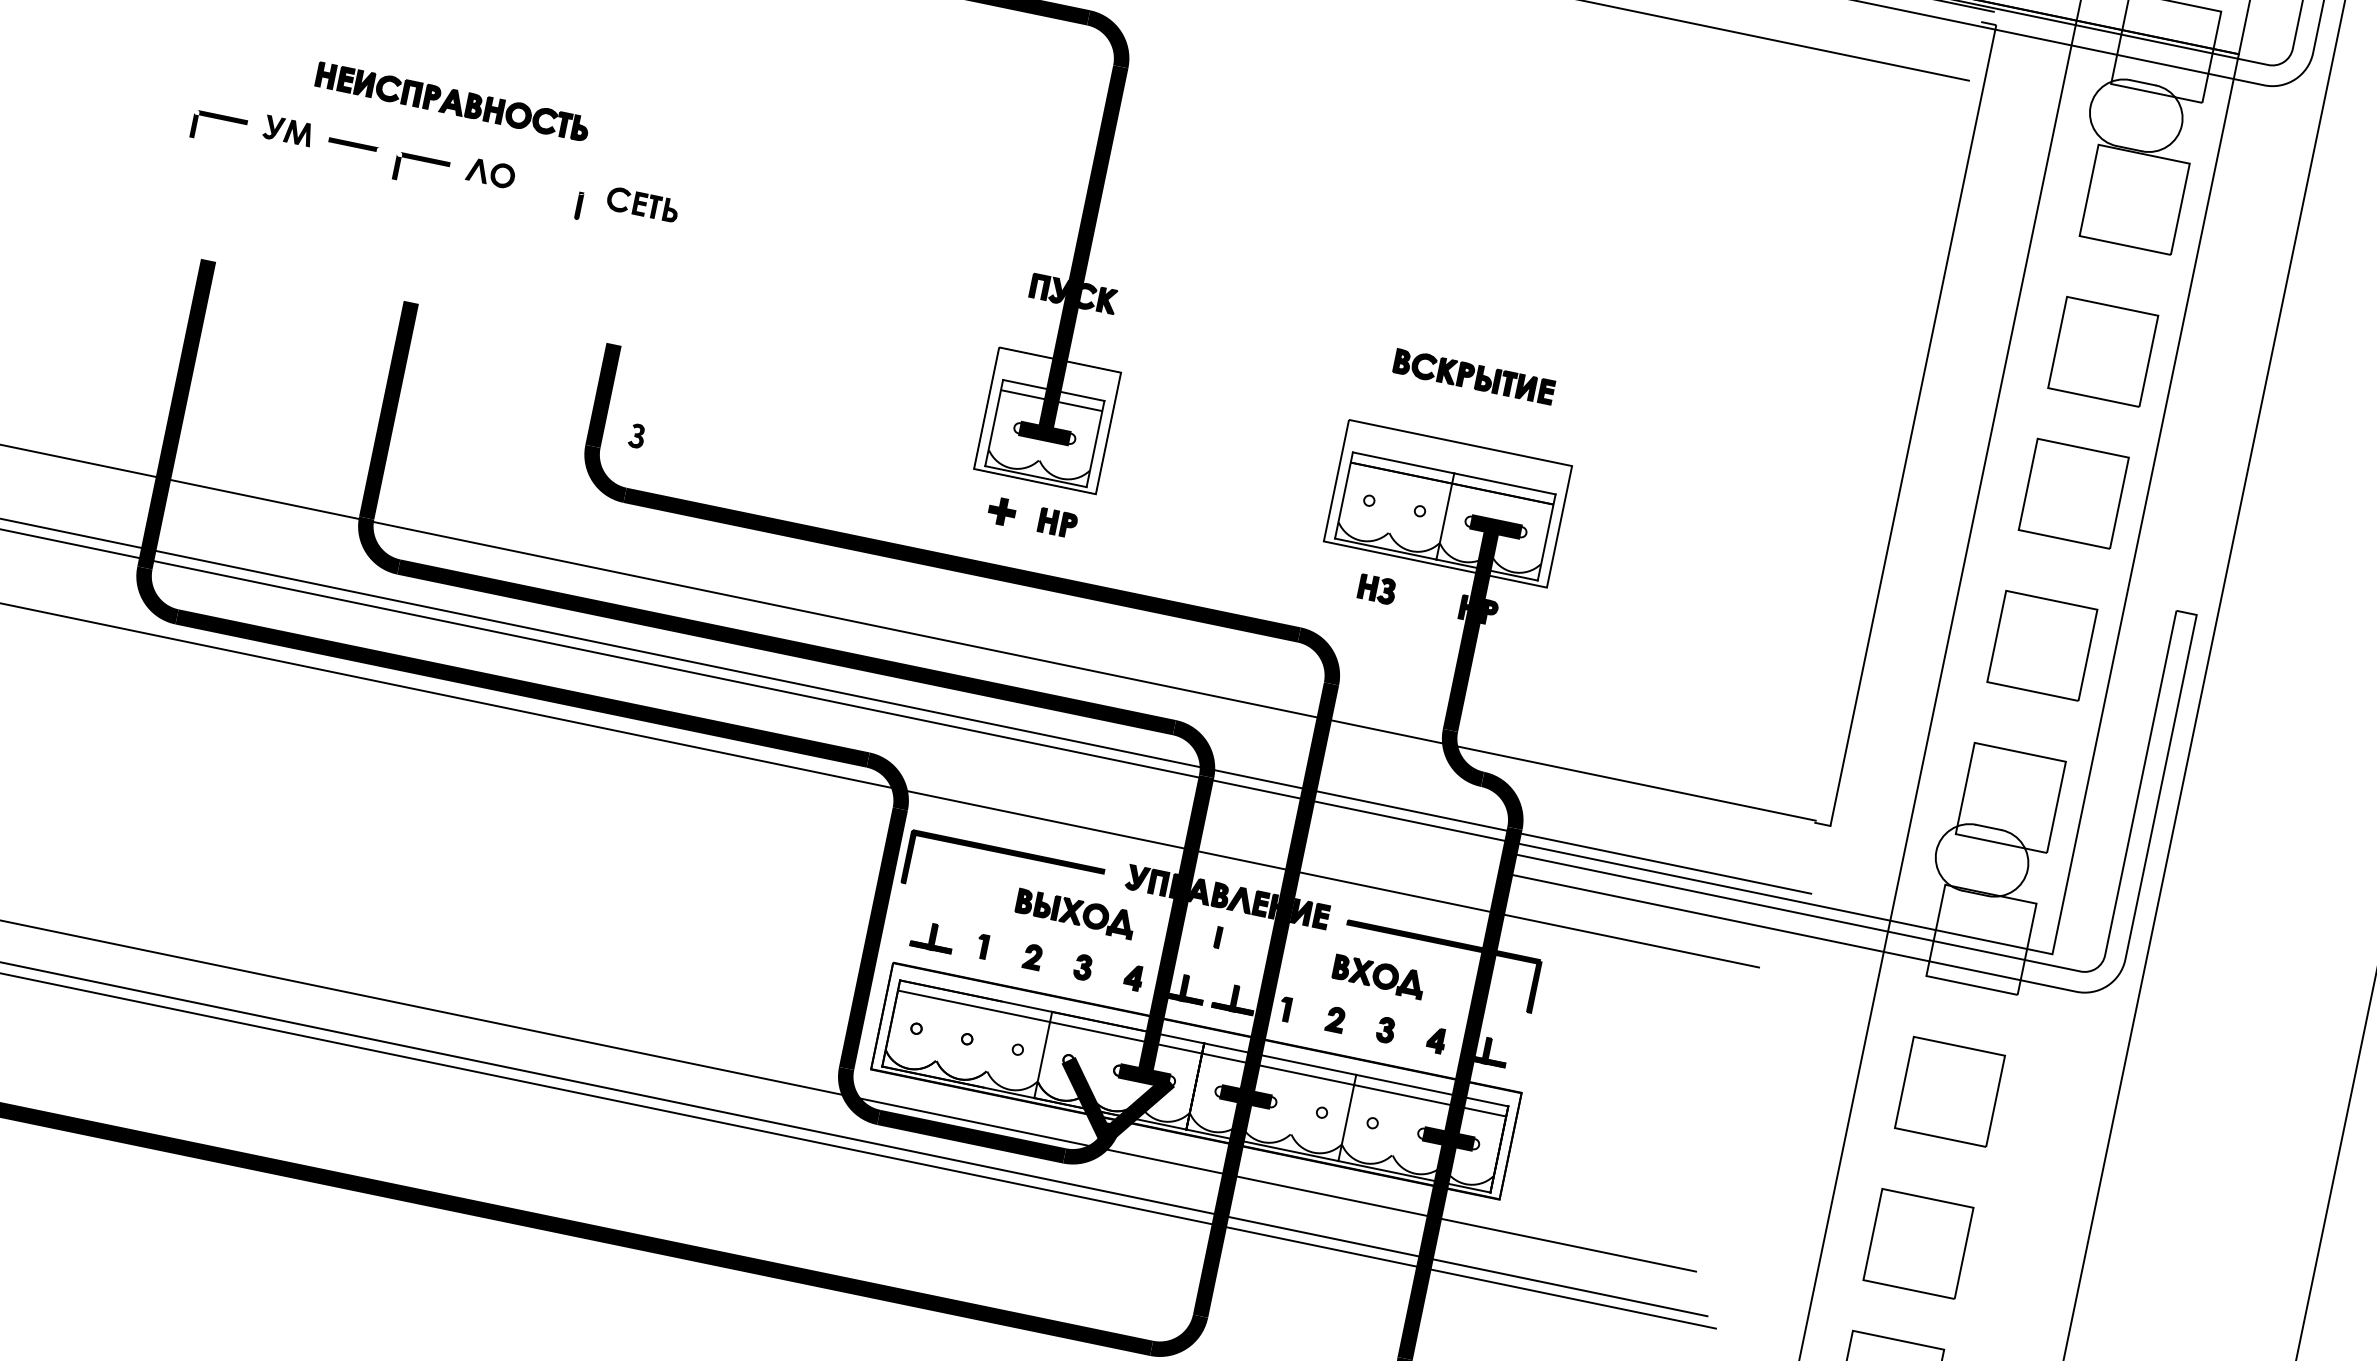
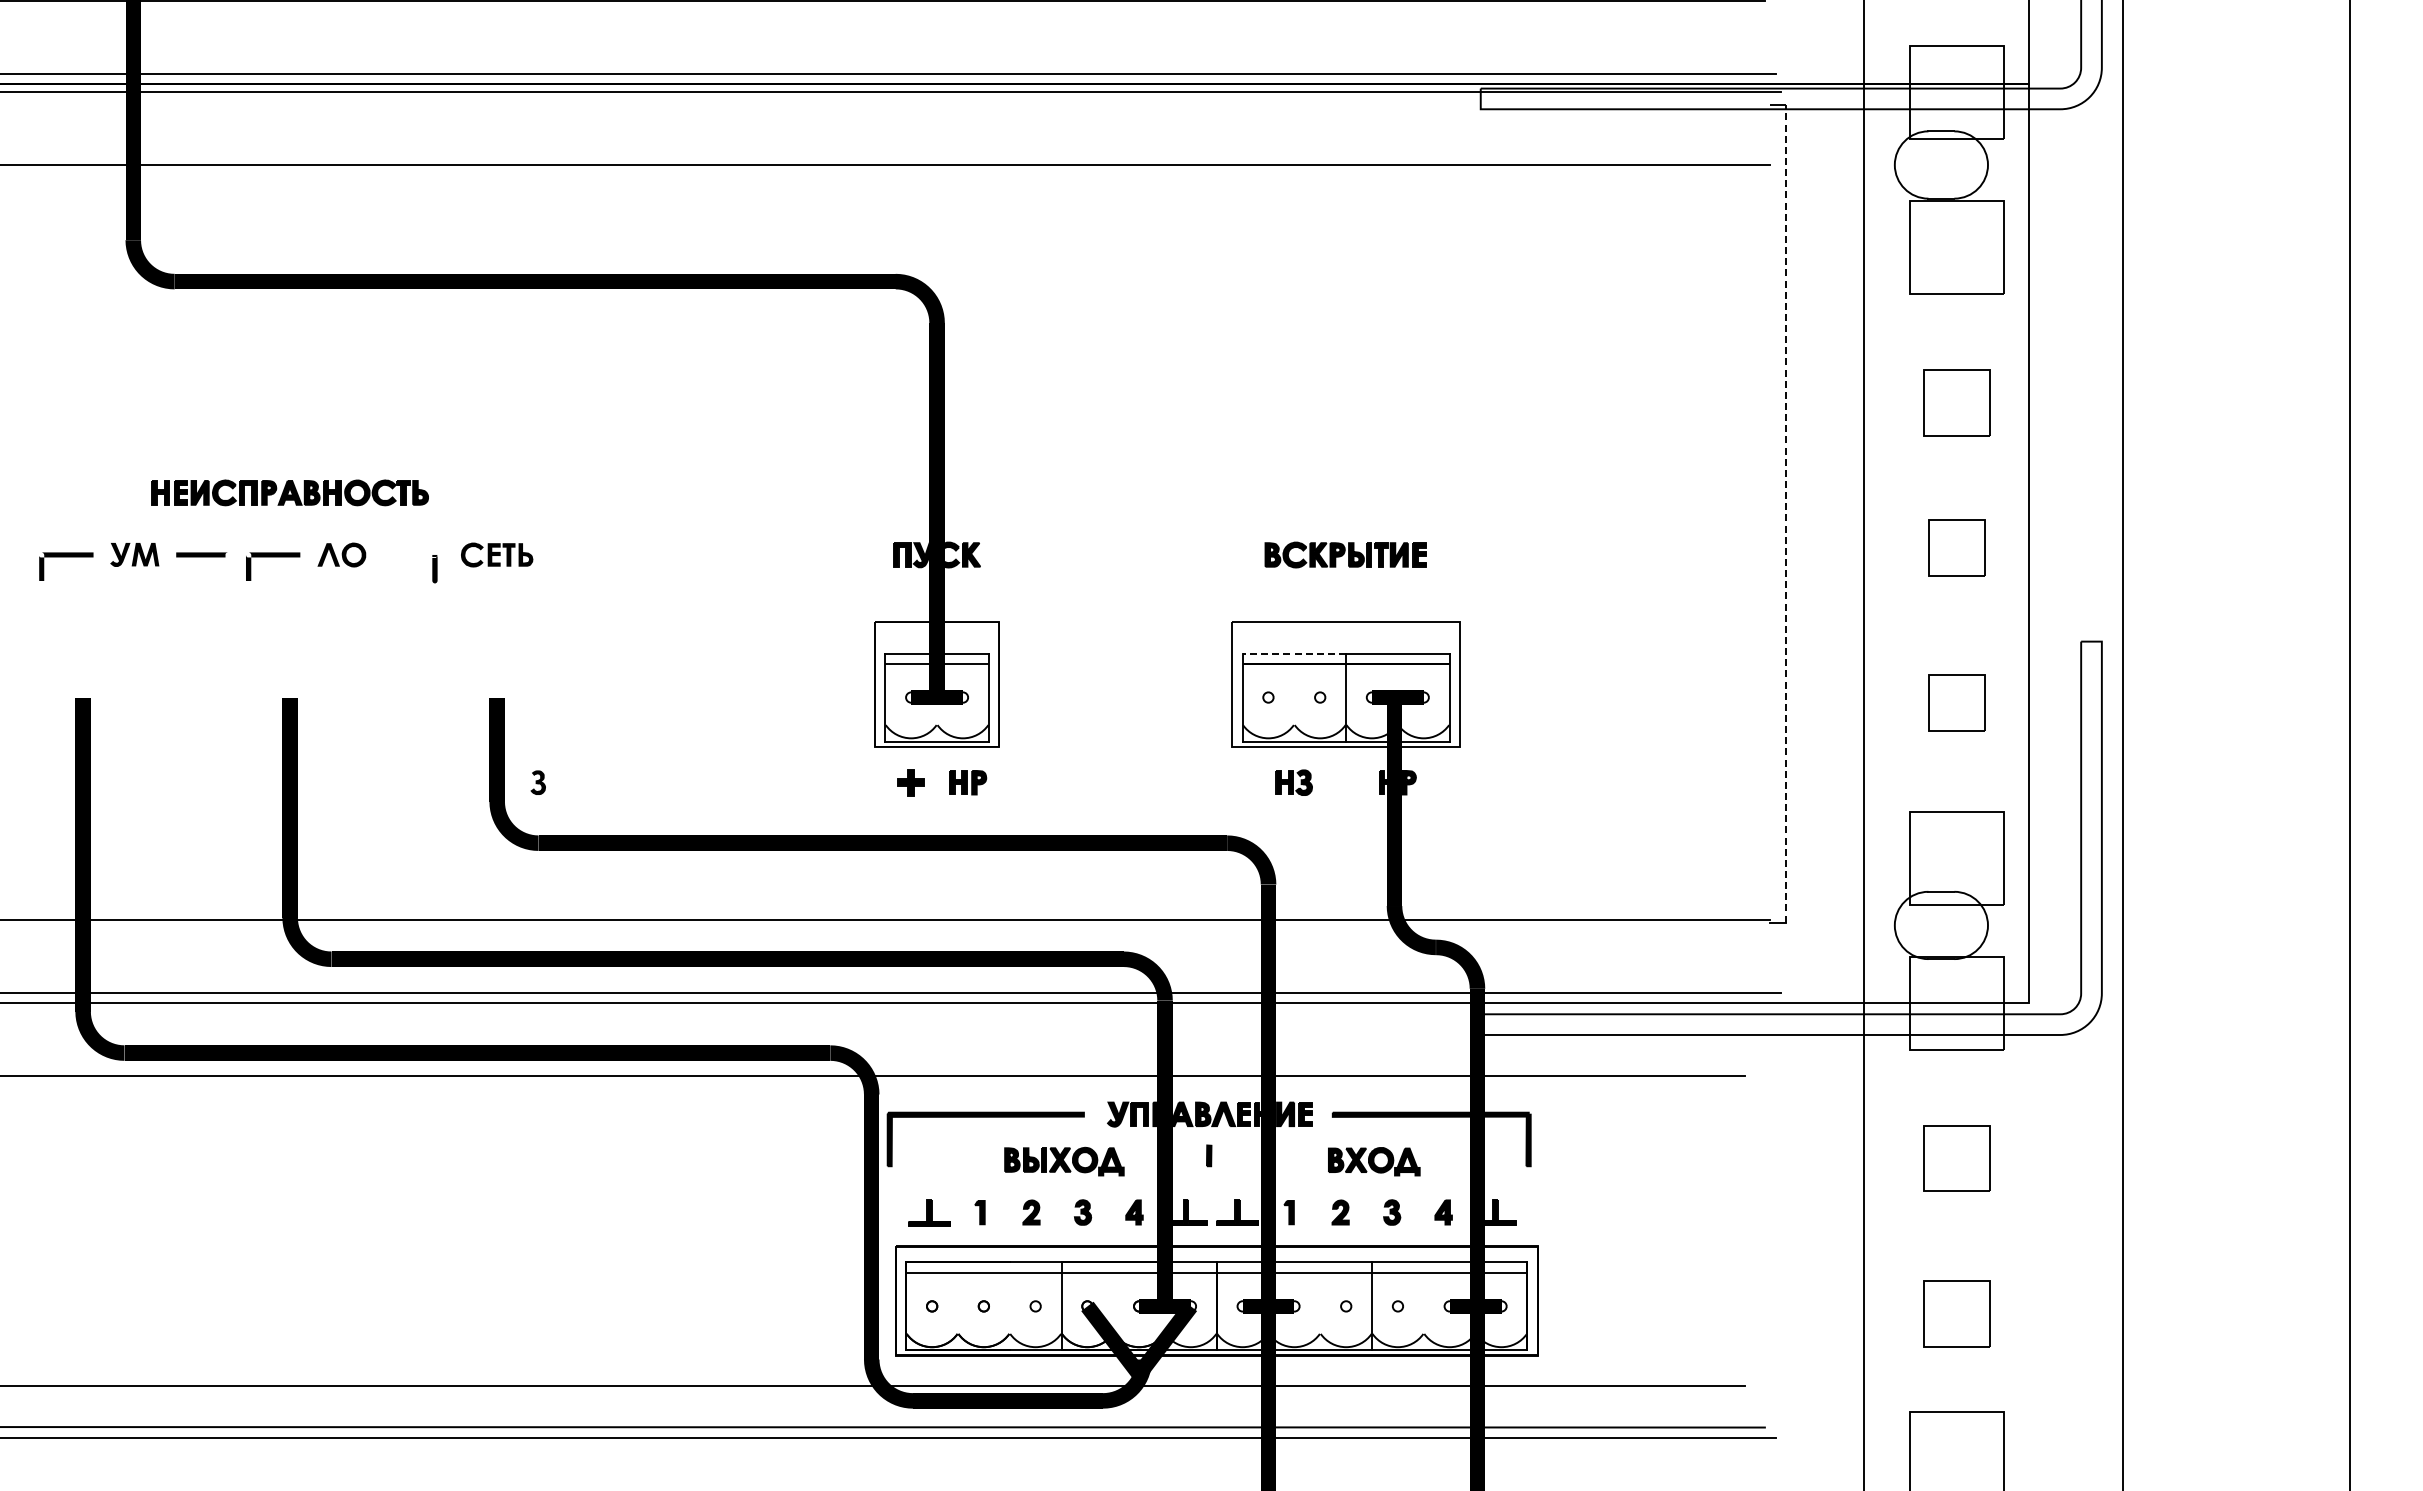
part: (2102, 351) -> (1956, 402), size x0.7
line: (1912, 425) -> (1785, 513), solid -> dashed
line: (1403, 462) -> (1294, 653), solid -> dashed
part: (2073, 493) -> (1956, 547), size x0.6
part: (2041, 646) -> (1956, 703), size x0.6
part: (1949, 1091) -> (1956, 1158), size x0.7
part: (1918, 1243) -> (1956, 1313), size x0.7

